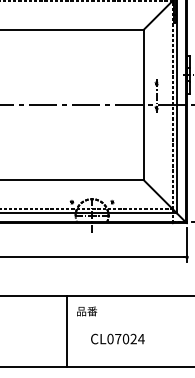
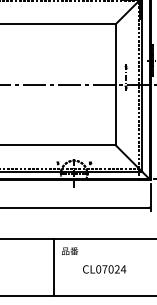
text: (117, 338) -> (104, 268), moved

